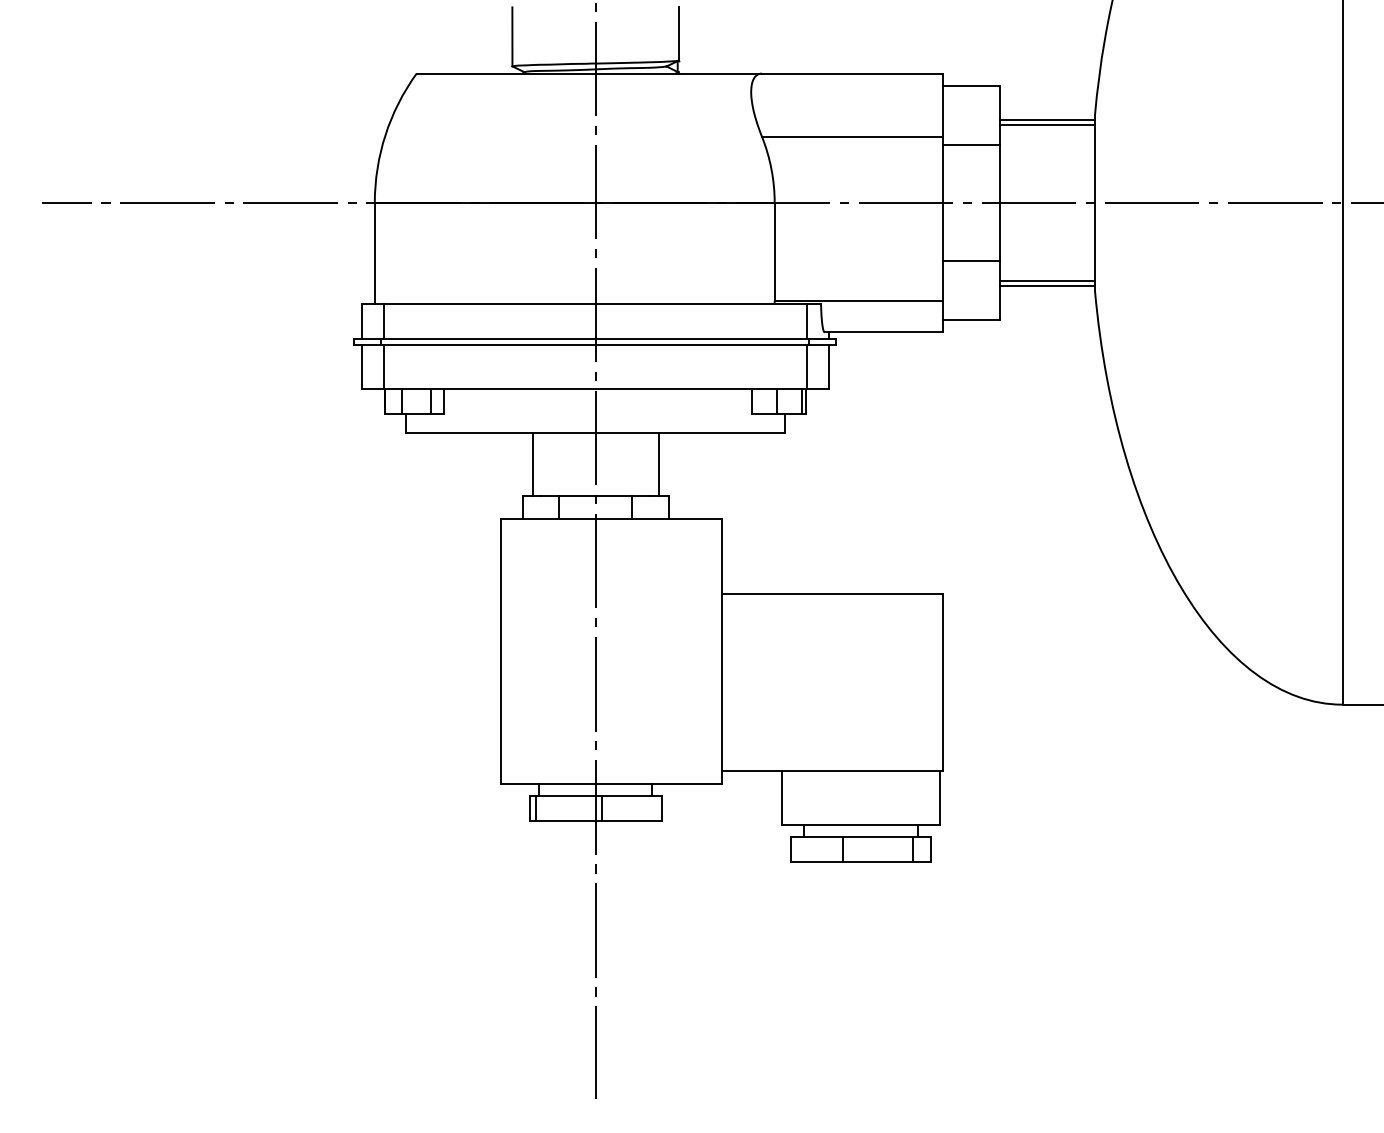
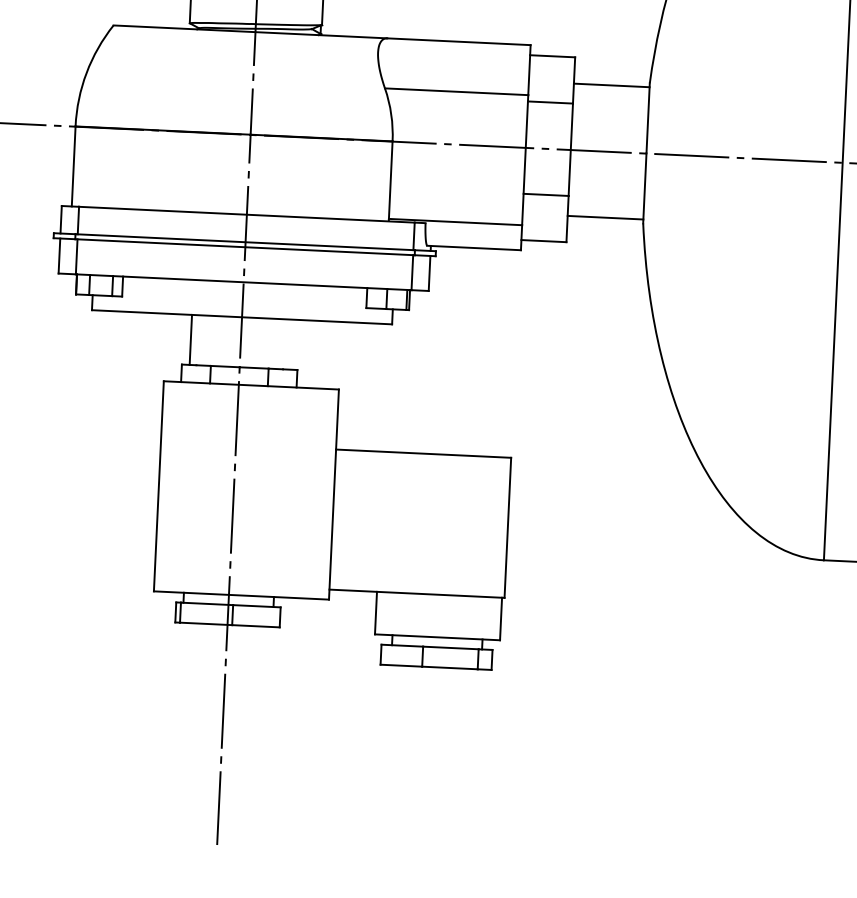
line: (1047, 125) -> (611, 90), removed
line: (1047, 280) -> (605, 213), removed
line: (658, 464) -> (290, 344), removed

